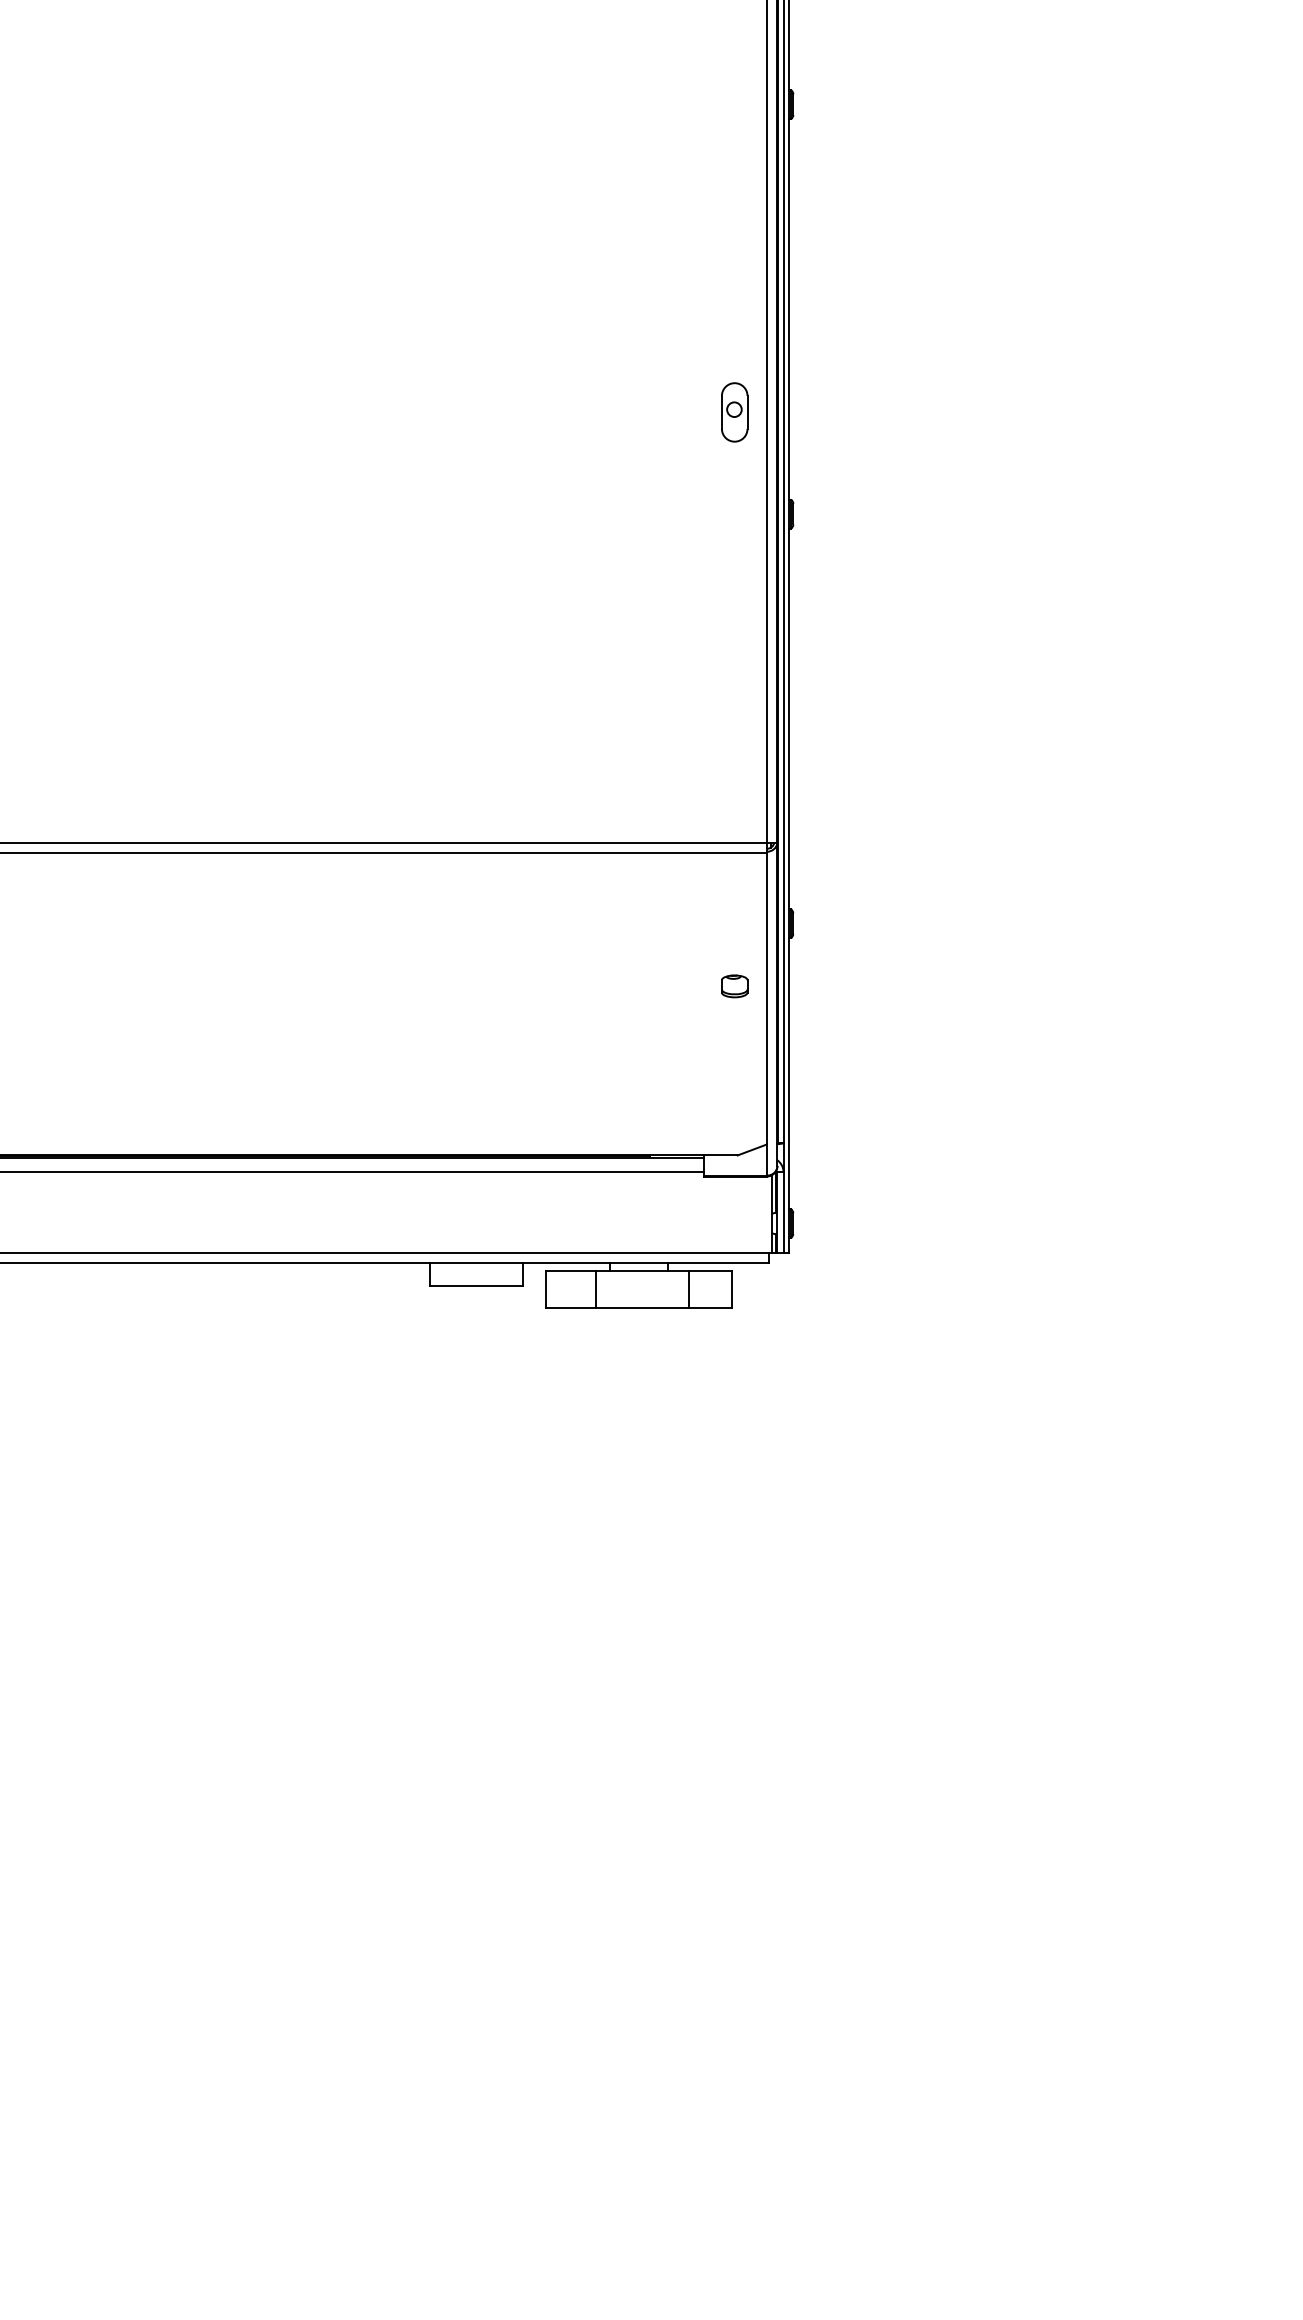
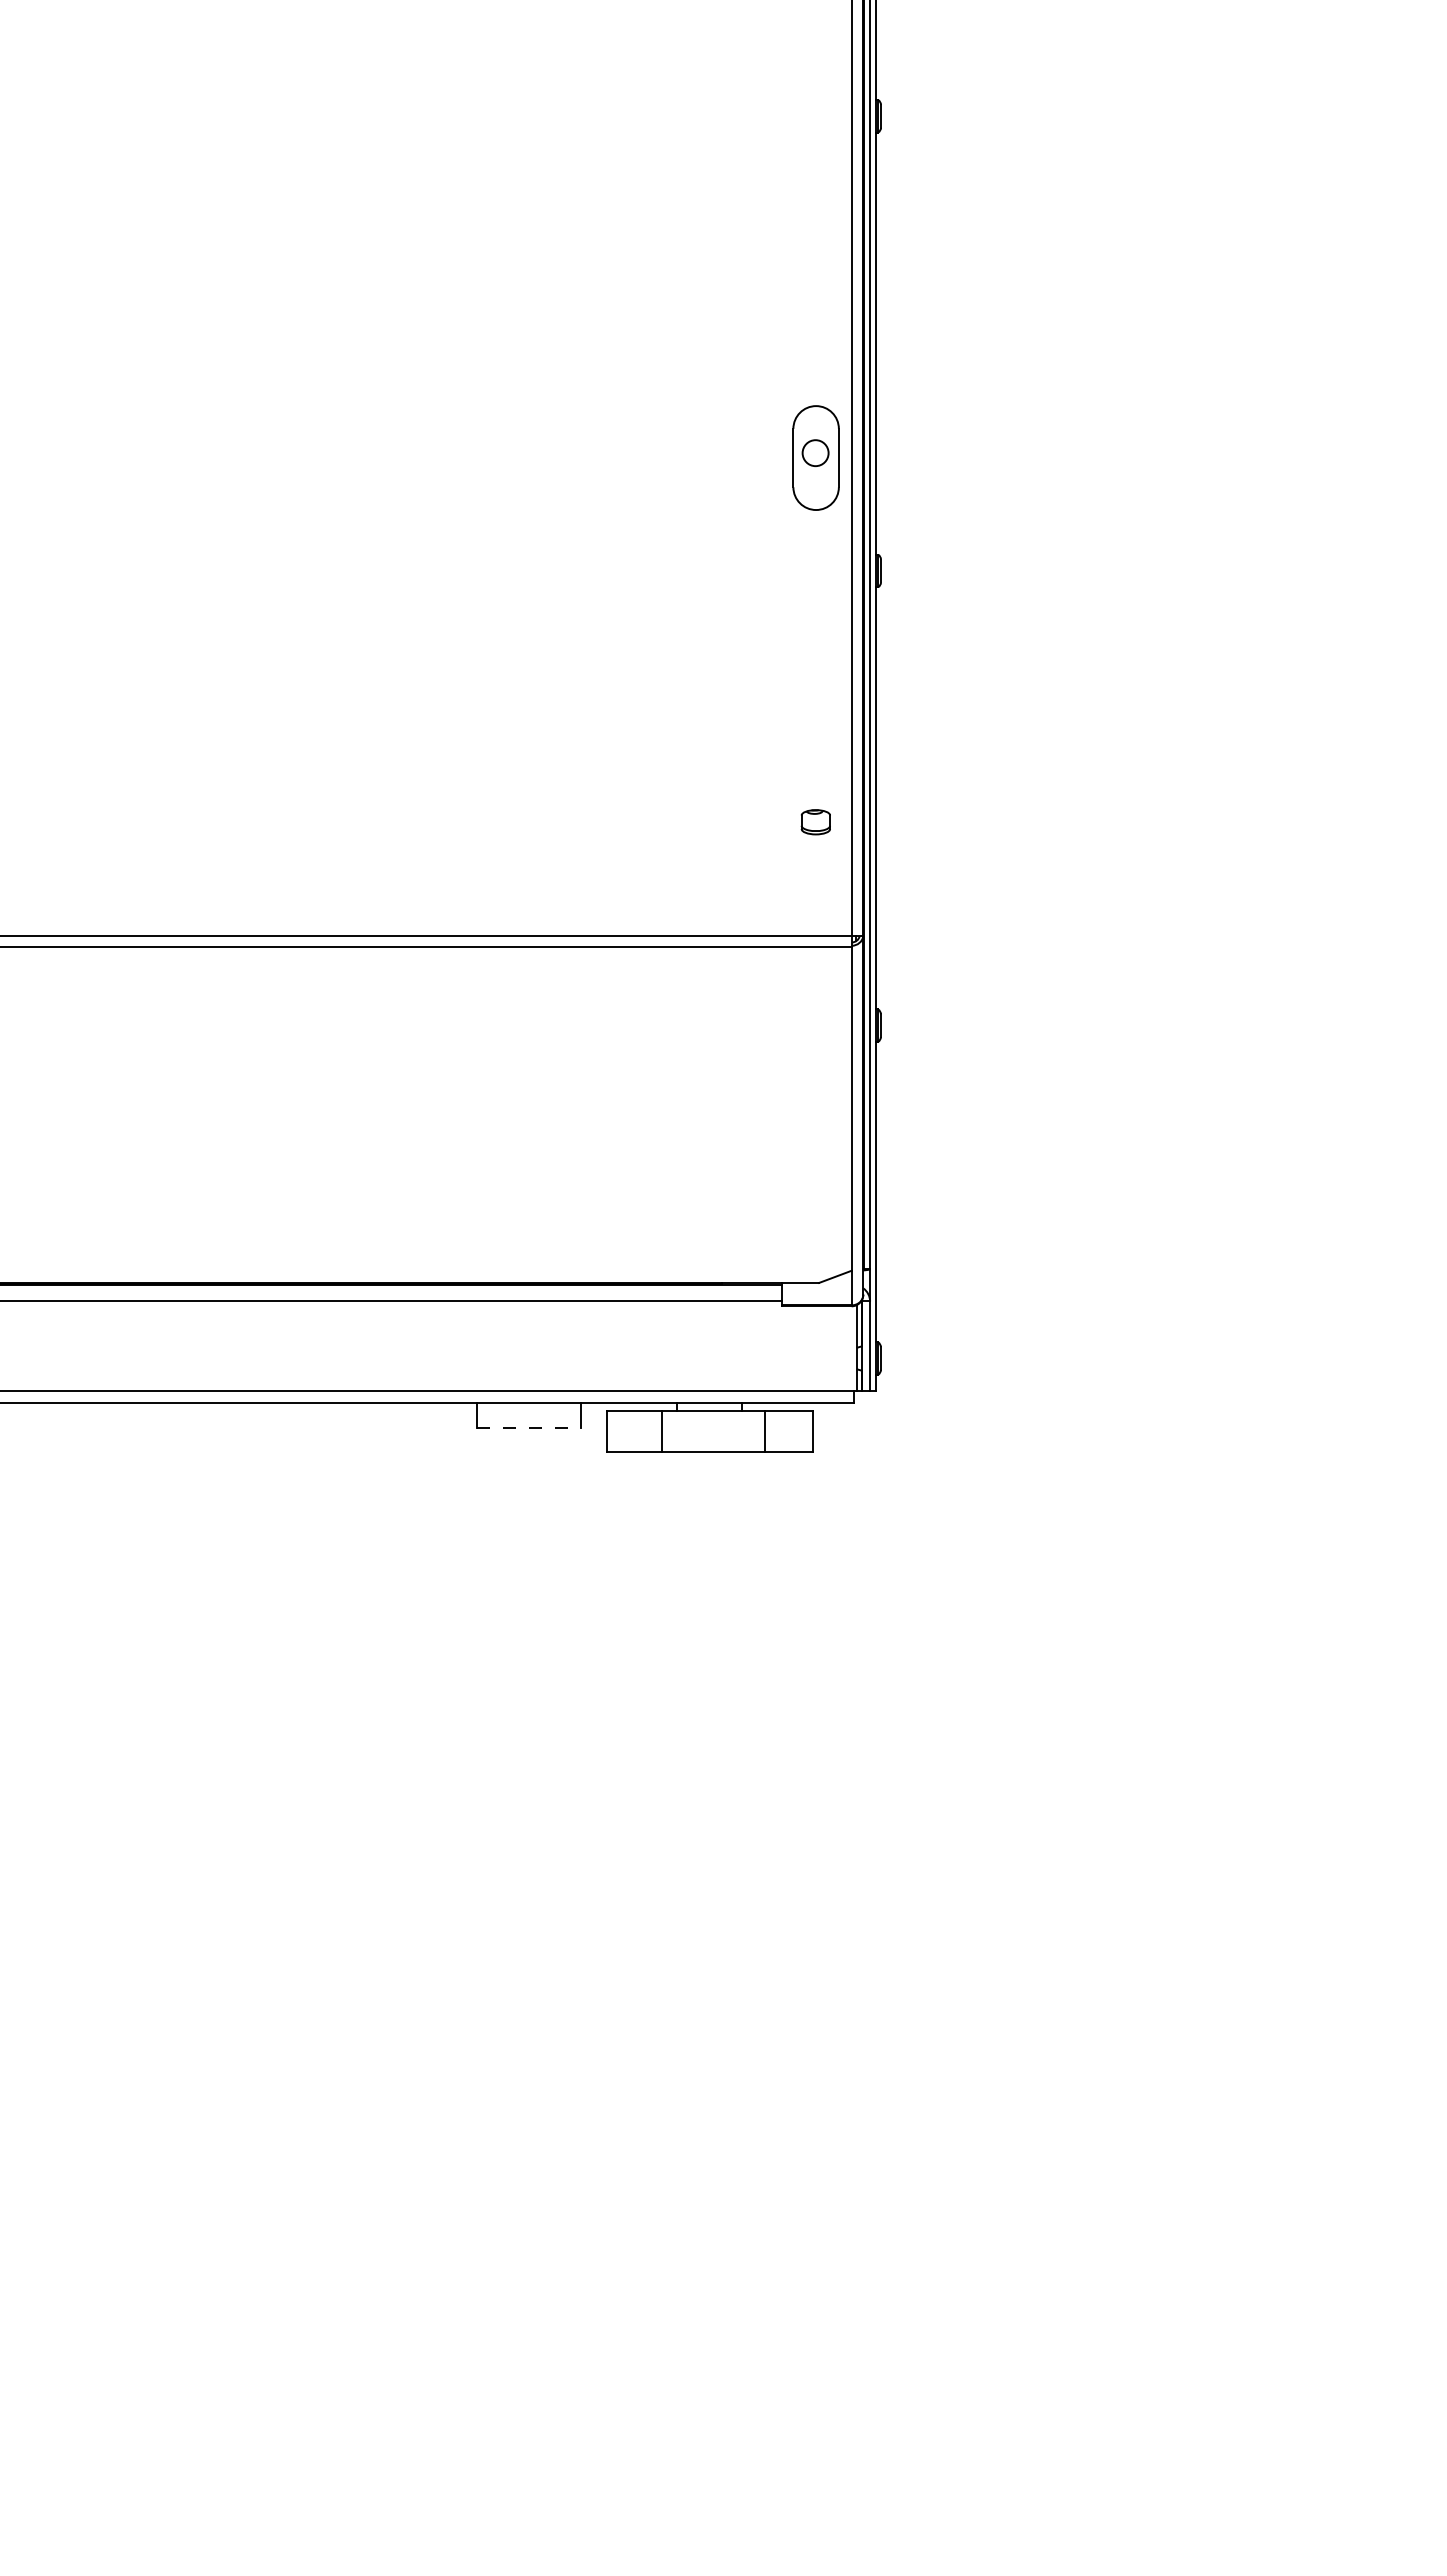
part: (734, 411) -> (815, 457), size x1.6
part: (734, 986) -> (815, 822), moved
line: (476, 1285) -> (529, 1427), solid -> dashed

